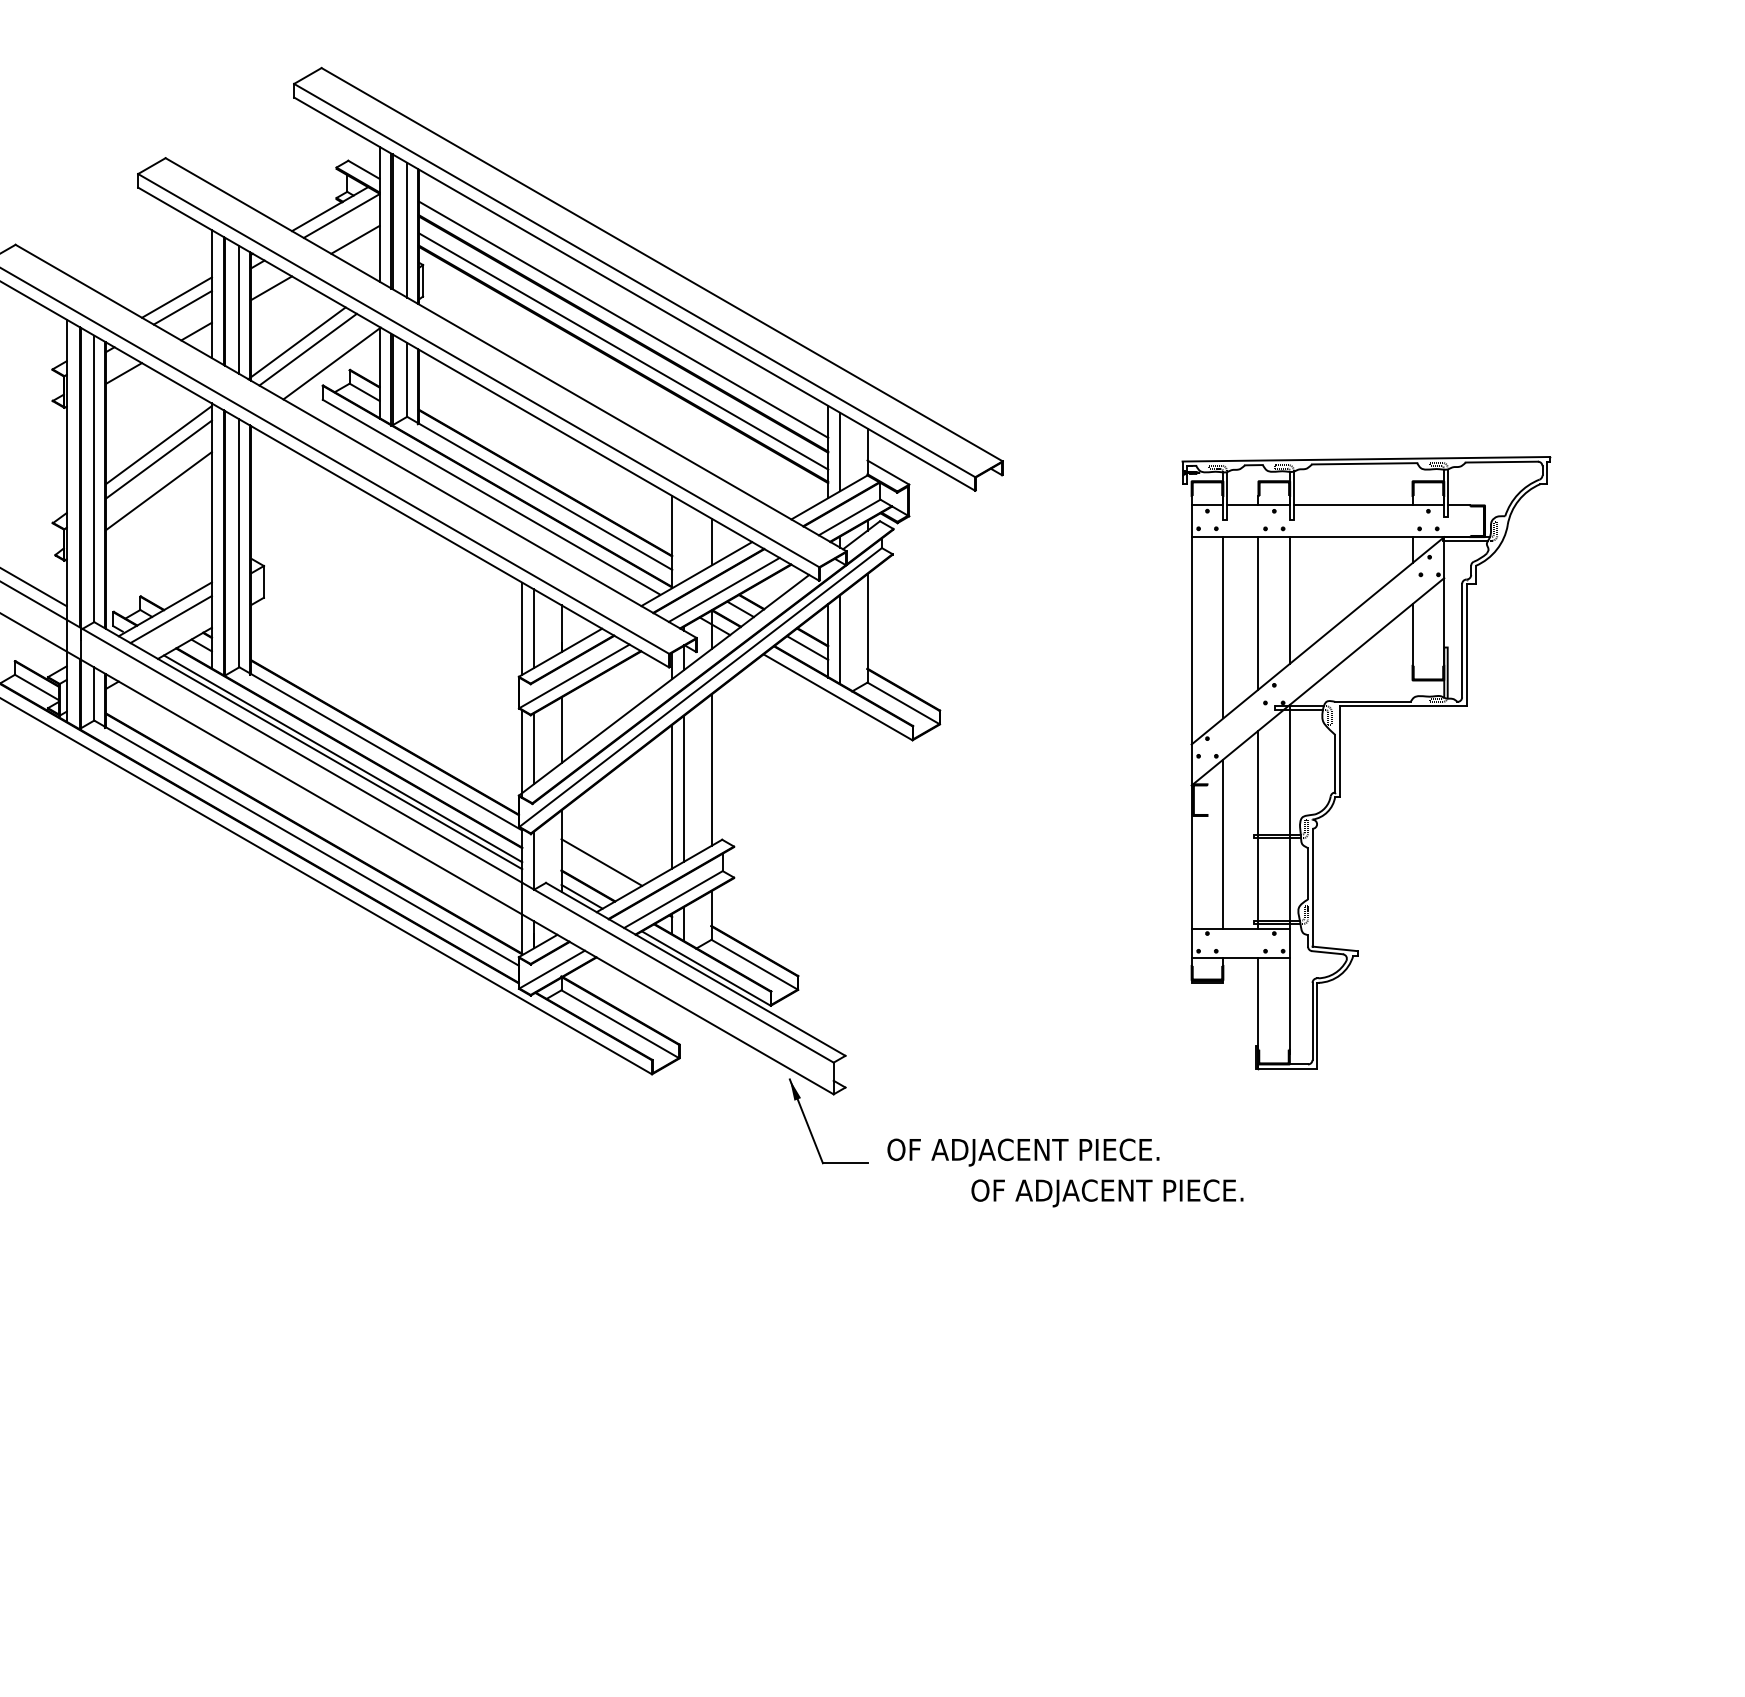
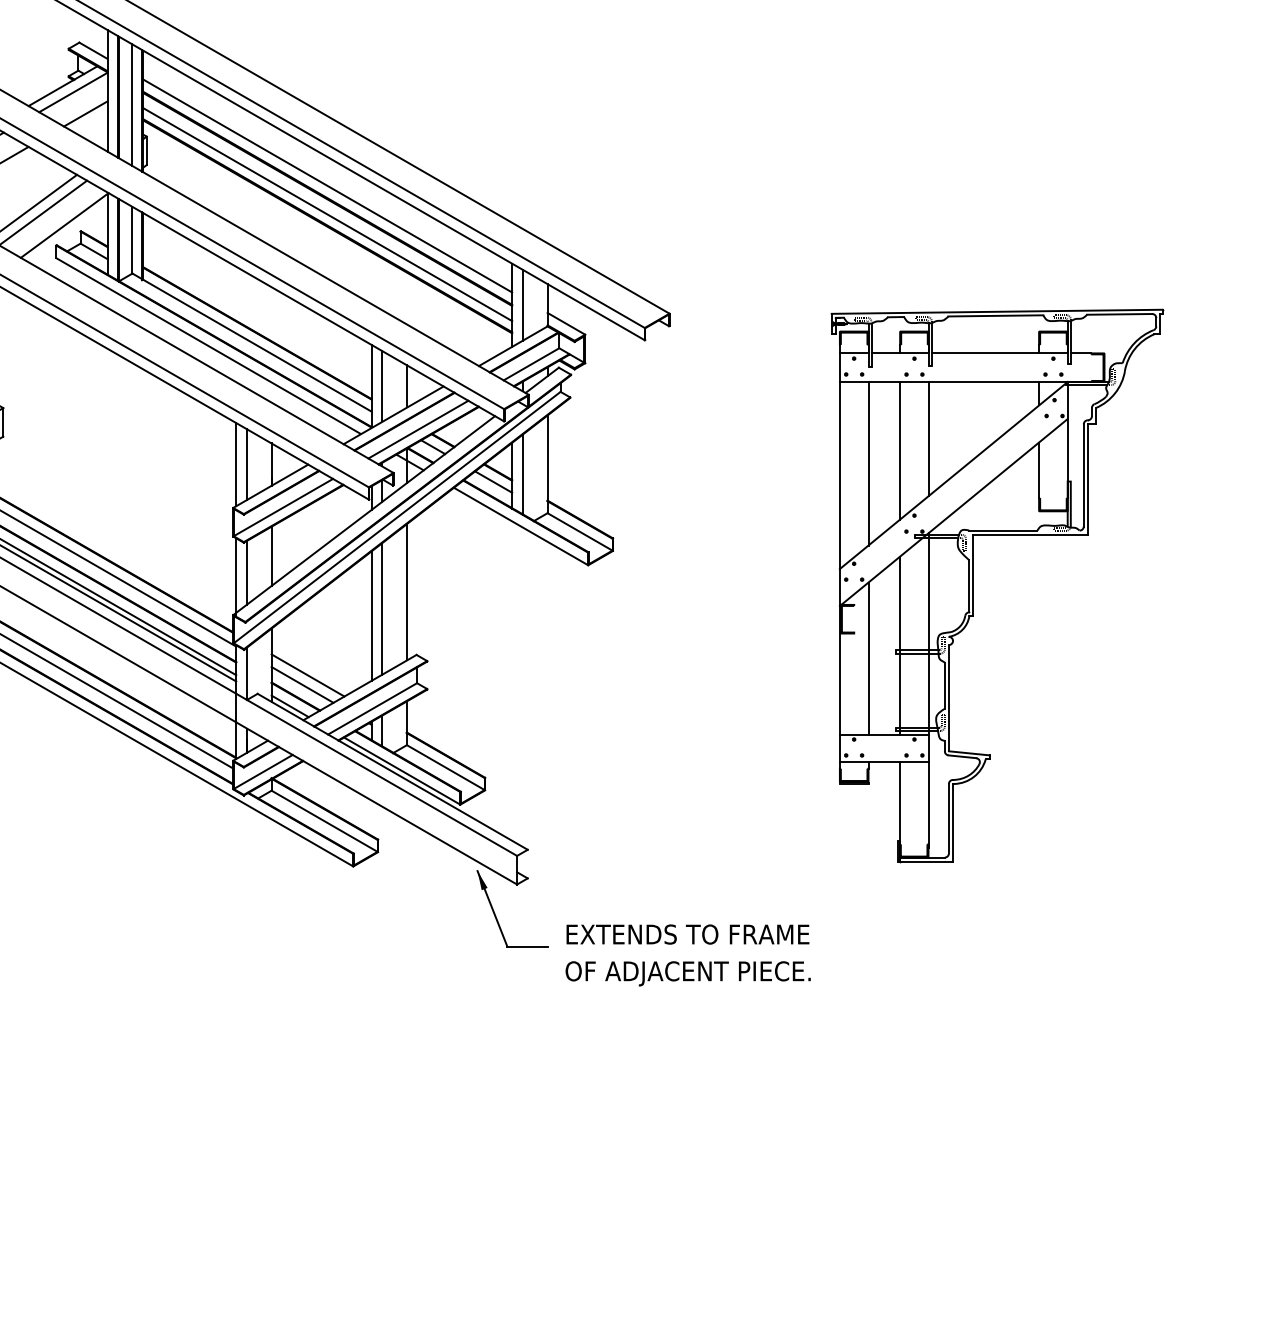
line: (684, 541) -> (382, 385), added
line: (595, 872) -> (302, 684), added
text: (1023, 1152) -> (688, 936), OF ADJACENT PIECE. -> EXTENDS TO FRAME
text: (1107, 1193) -> (688, 973), moved

